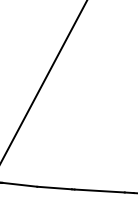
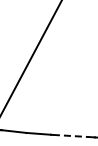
line: (99, 190) -> (70, 135), solid -> dashed

